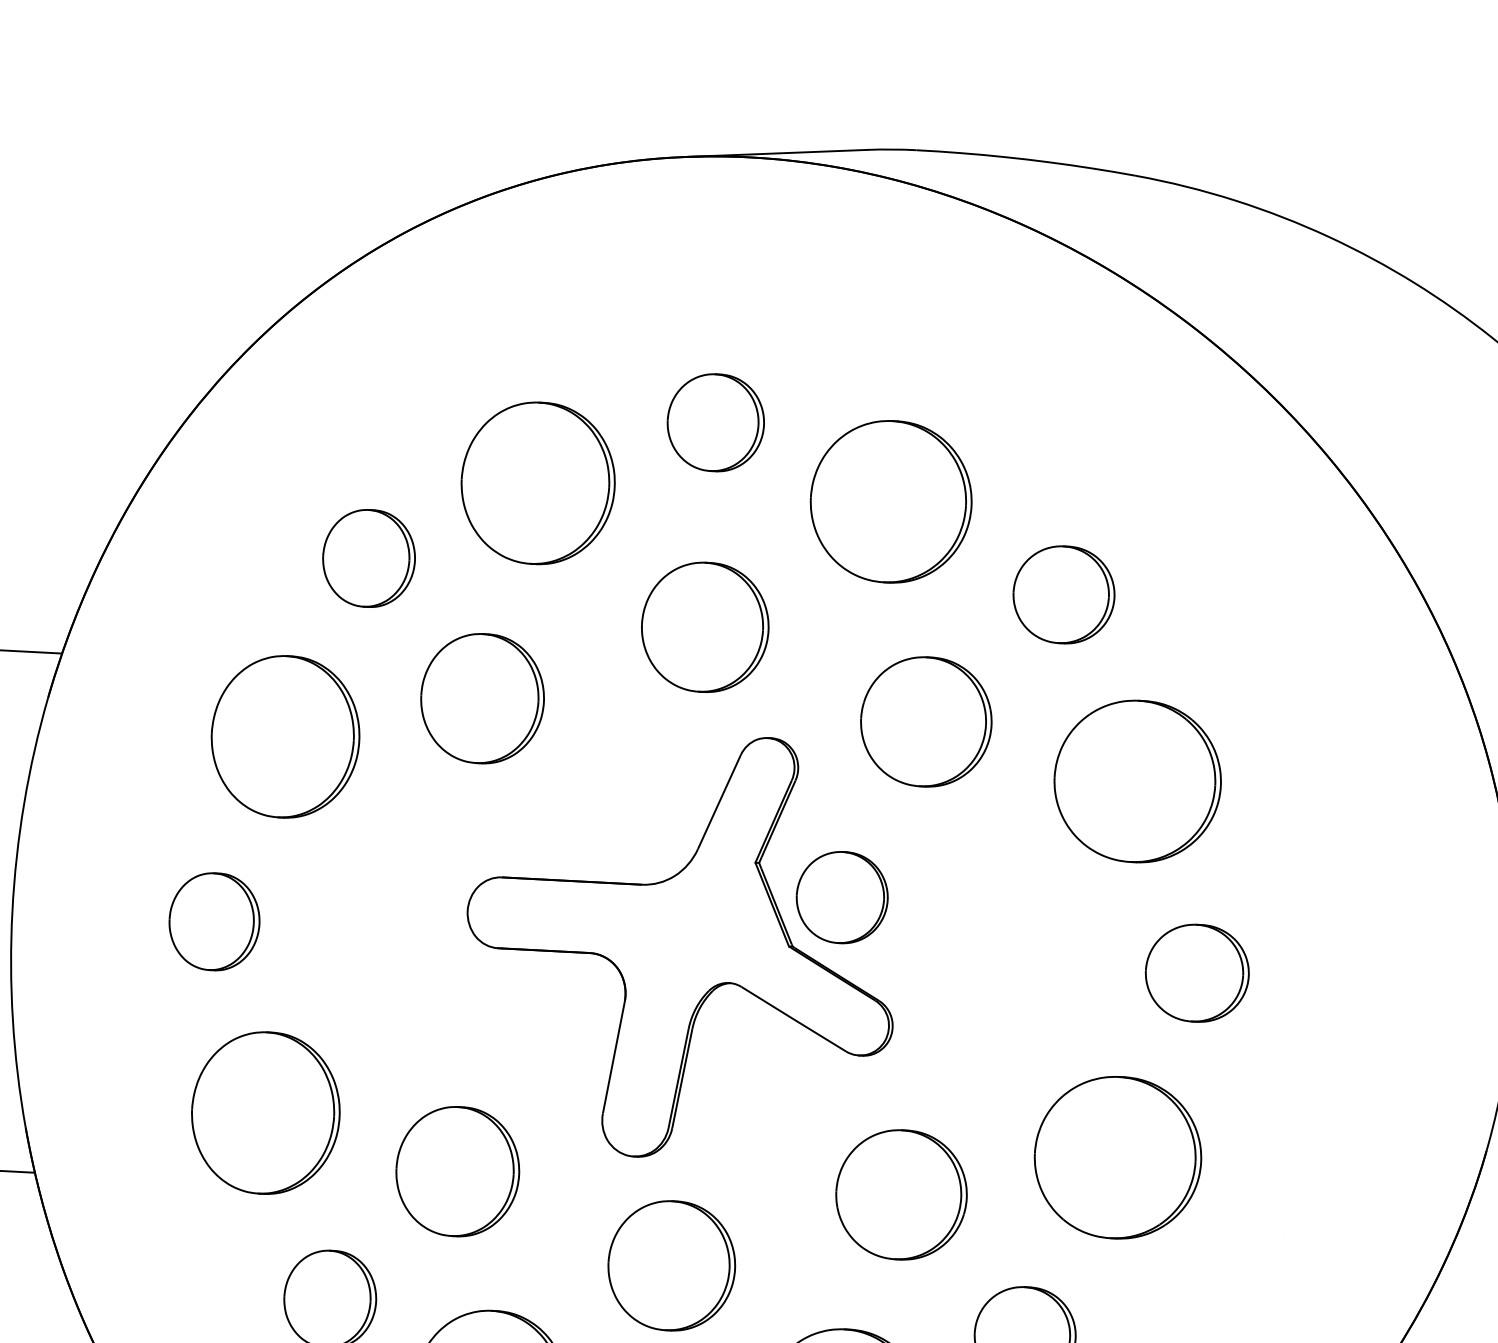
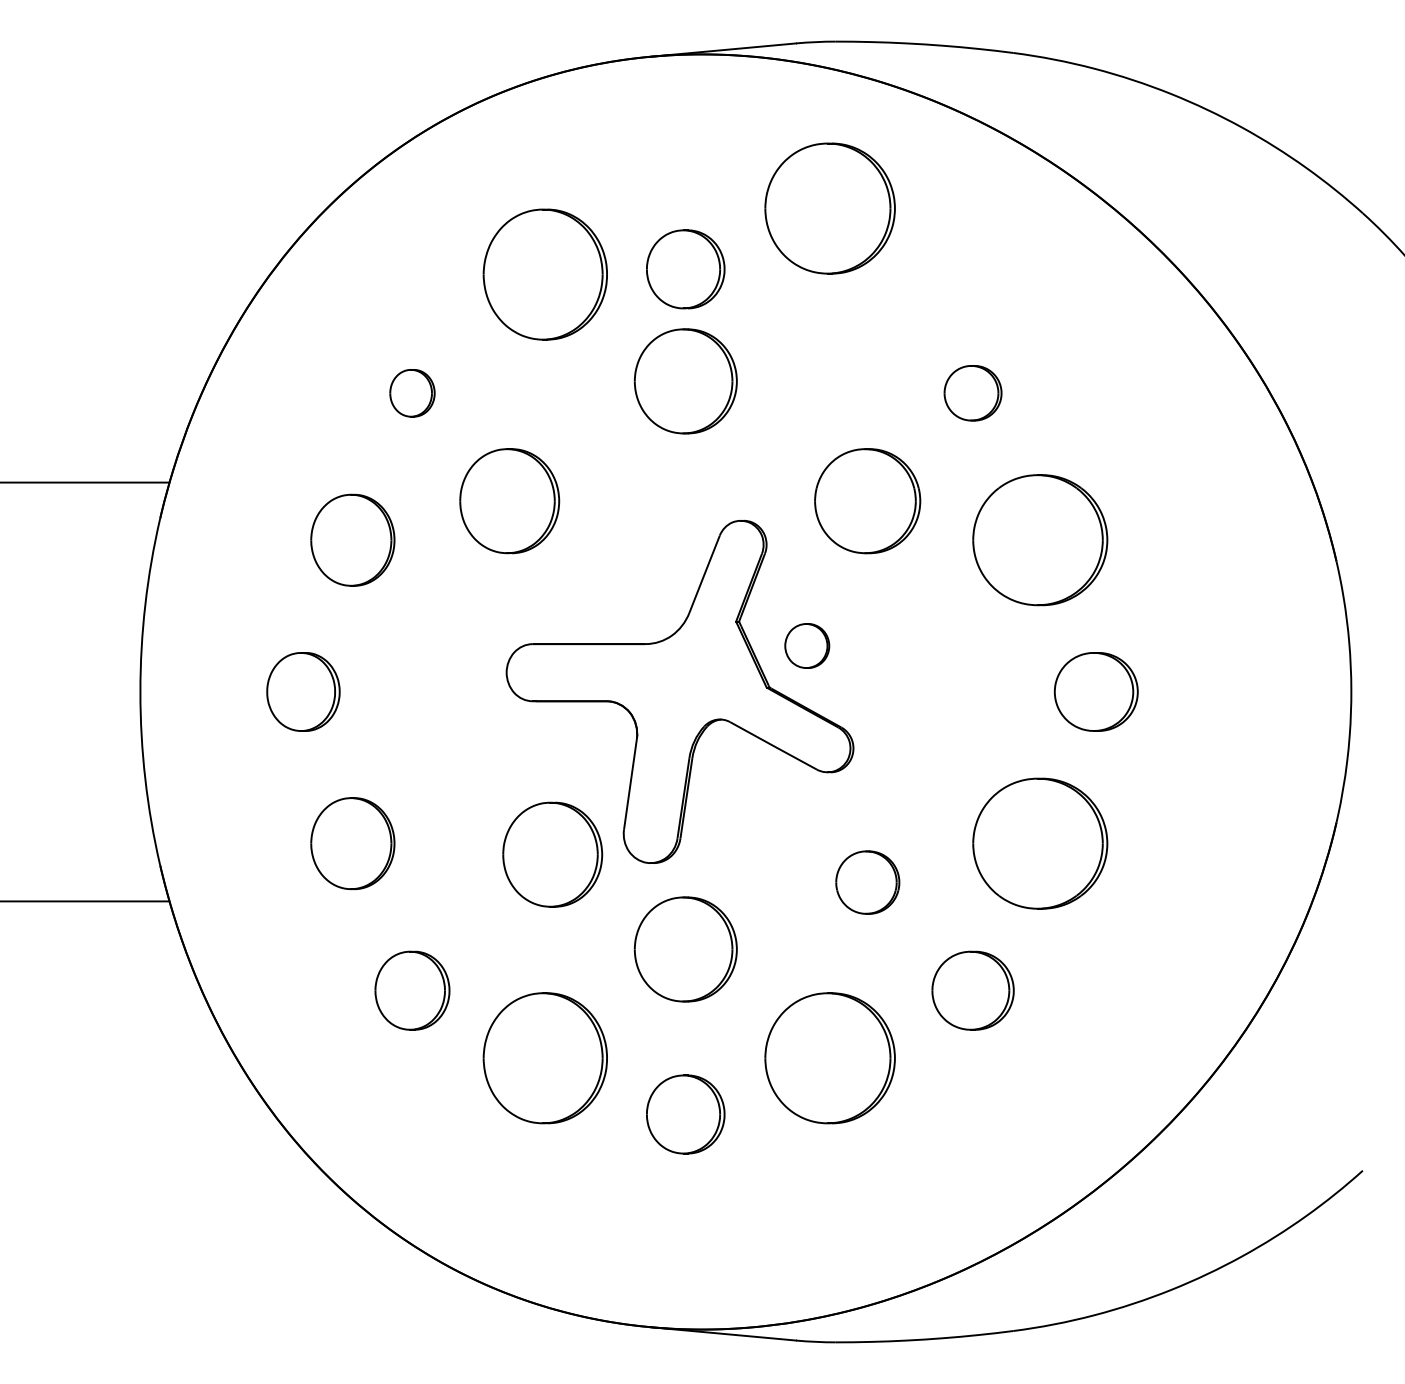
part: (537, 483) -> (544, 274), moved
part: (890, 501) -> (829, 208), moved
part: (369, 558) -> (412, 393), size x0.6
part: (1063, 595) -> (972, 393), size x0.7
part: (704, 627) -> (685, 381), moved
part: (285, 737) -> (352, 540), size x0.7
part: (841, 896) -> (806, 645), size x0.6
part: (265, 1112) -> (352, 843), size x0.7
part: (457, 1171) -> (552, 854), moved
part: (901, 1194) -> (867, 882), size x0.6

